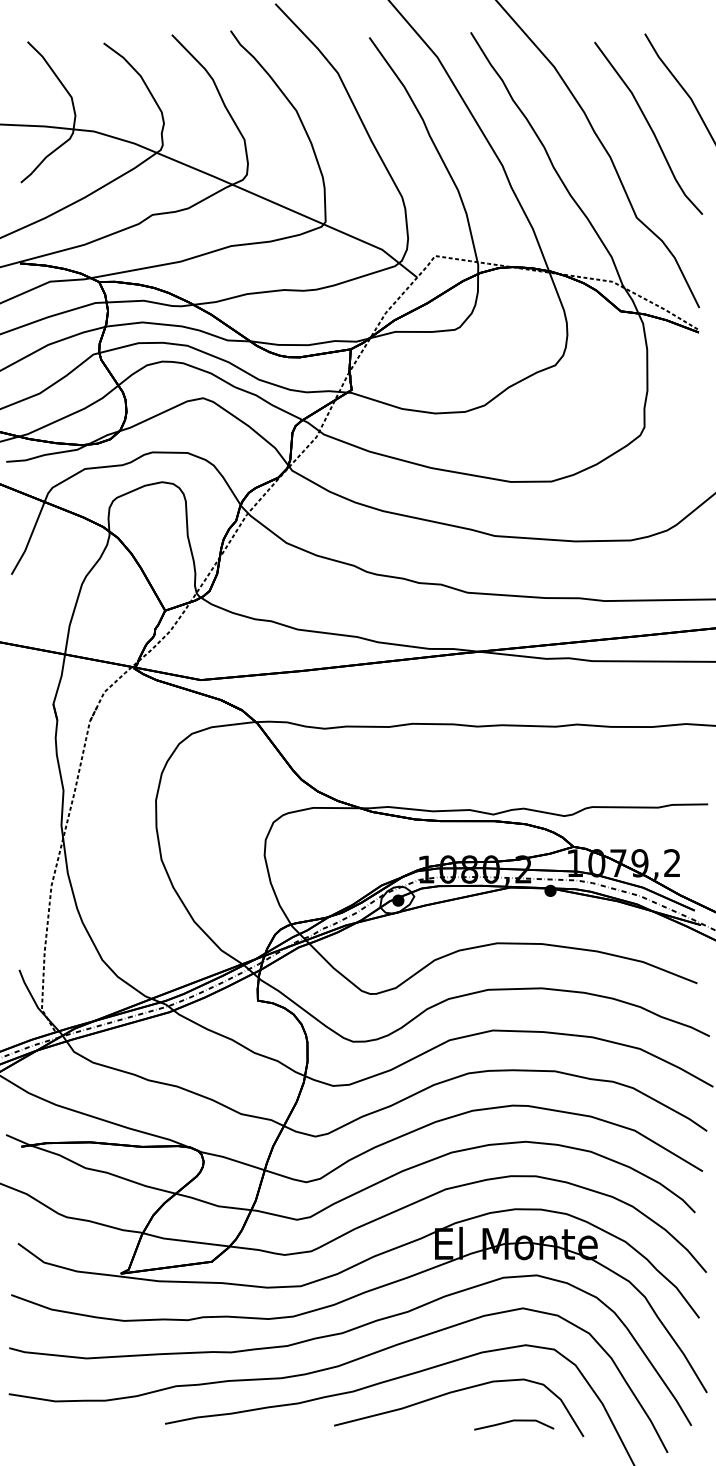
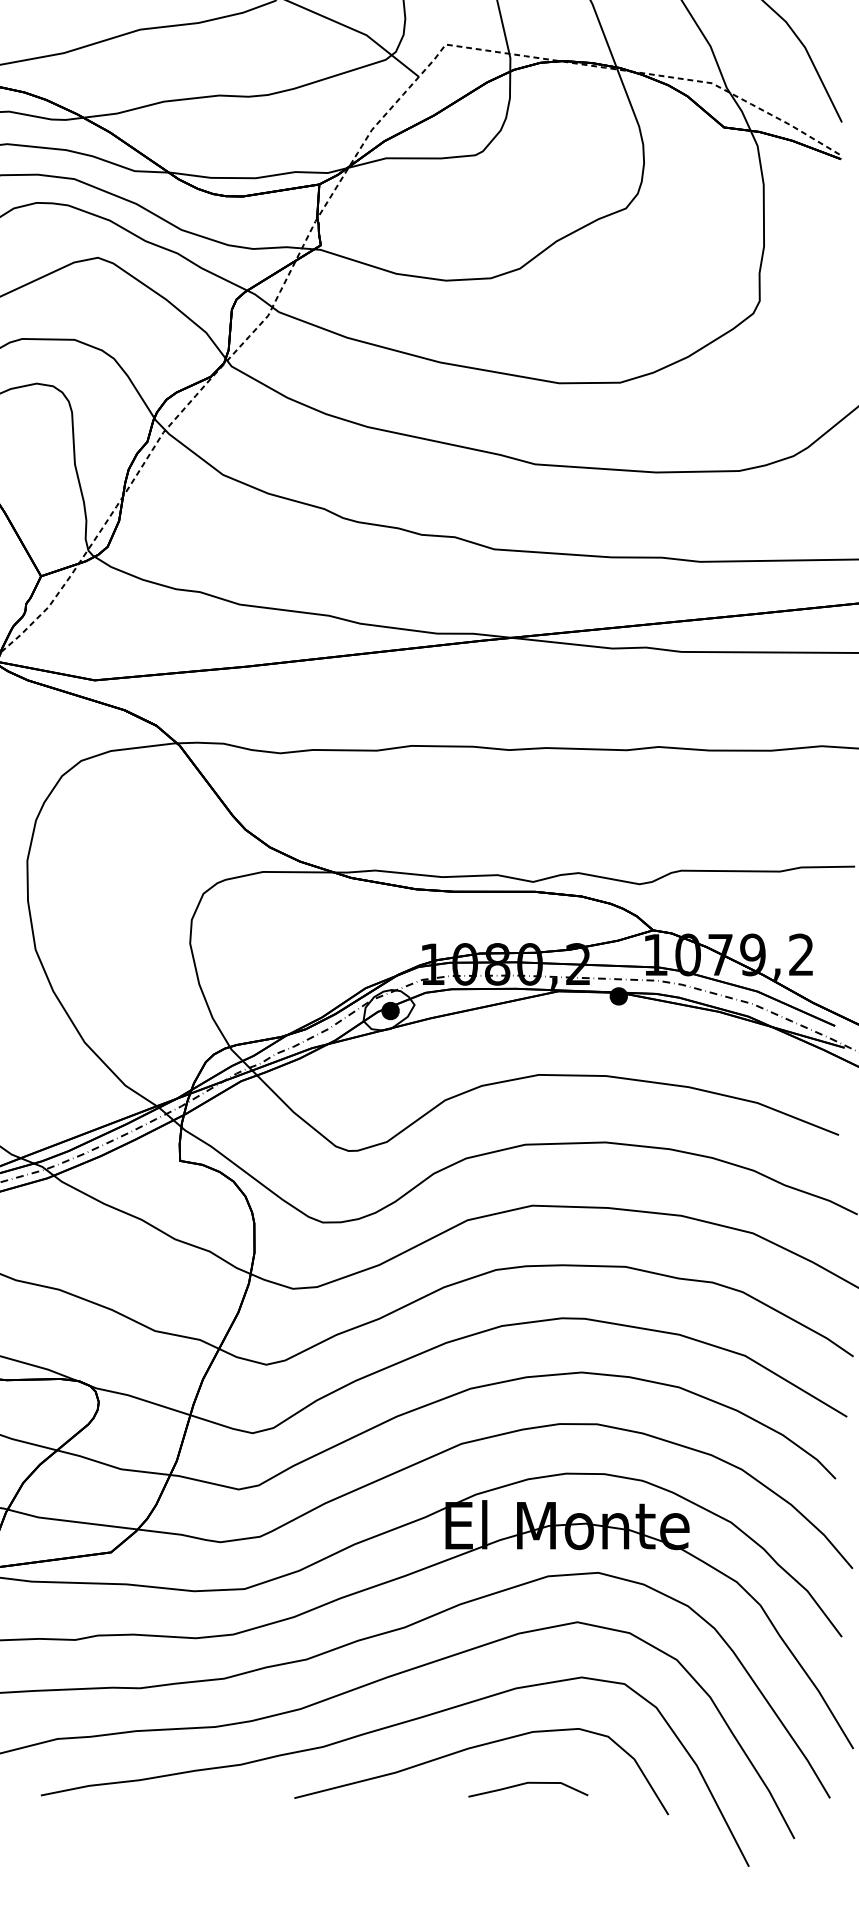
line: (514, 1421) -> (528, 1784), moved

